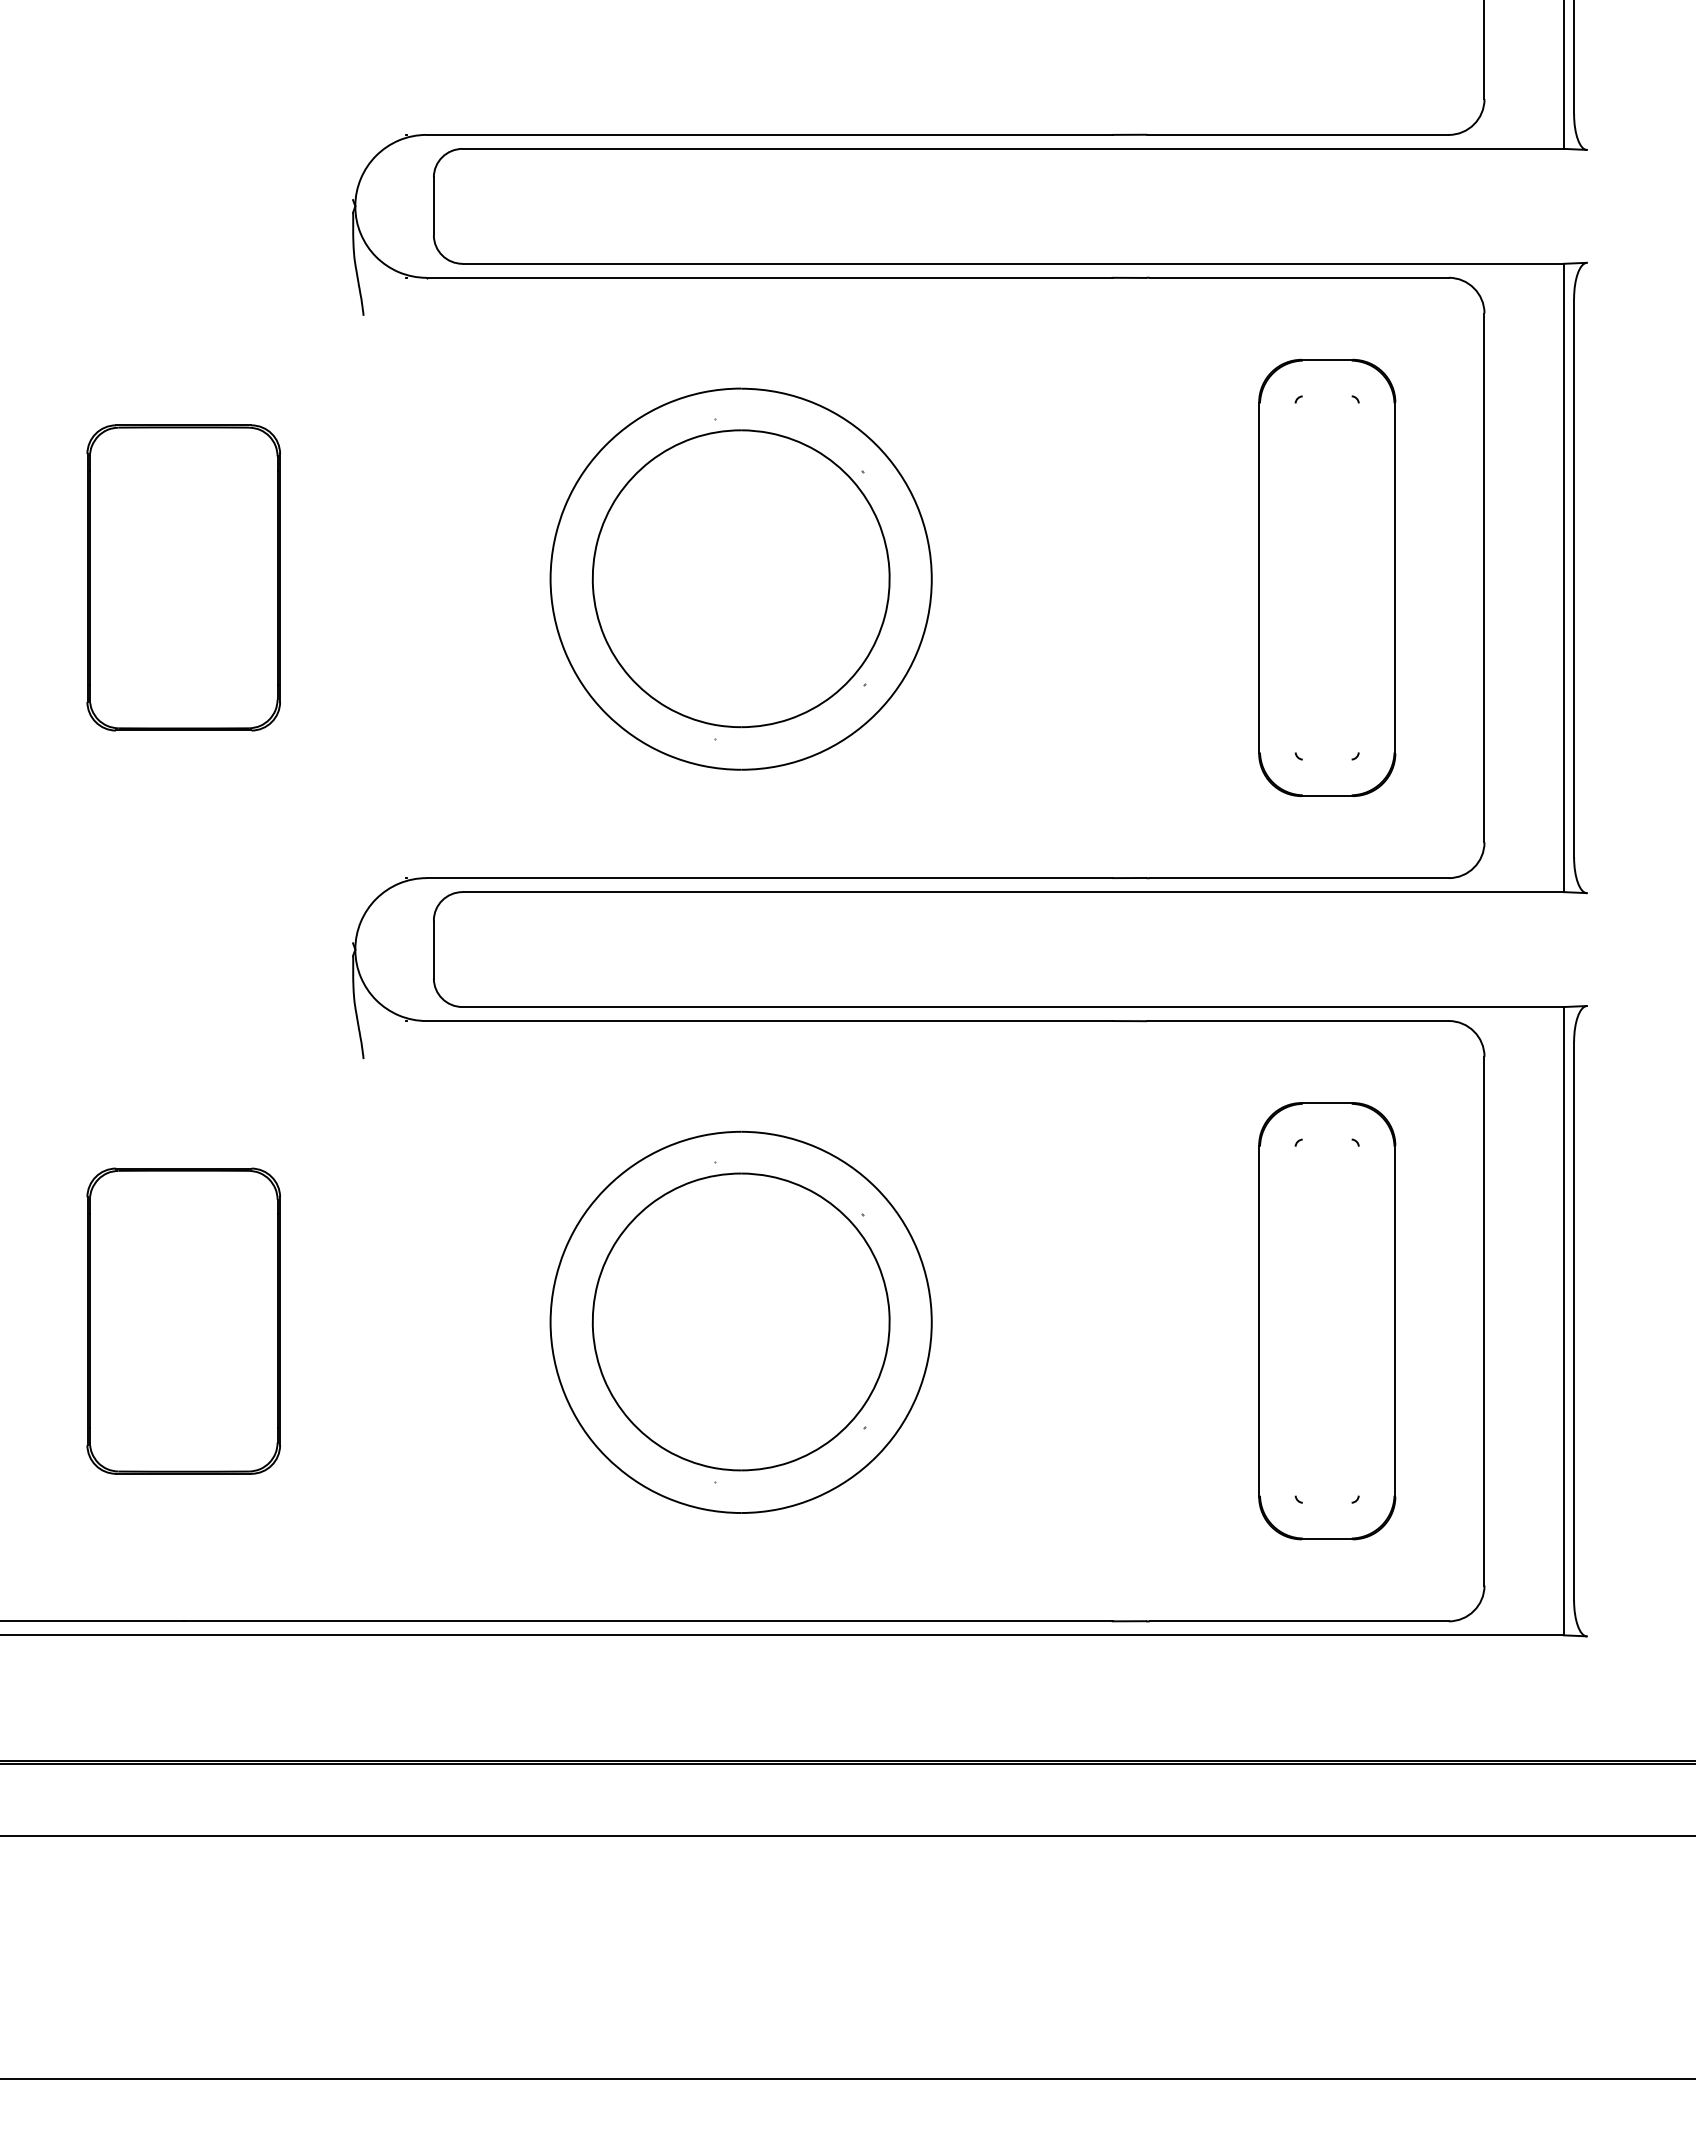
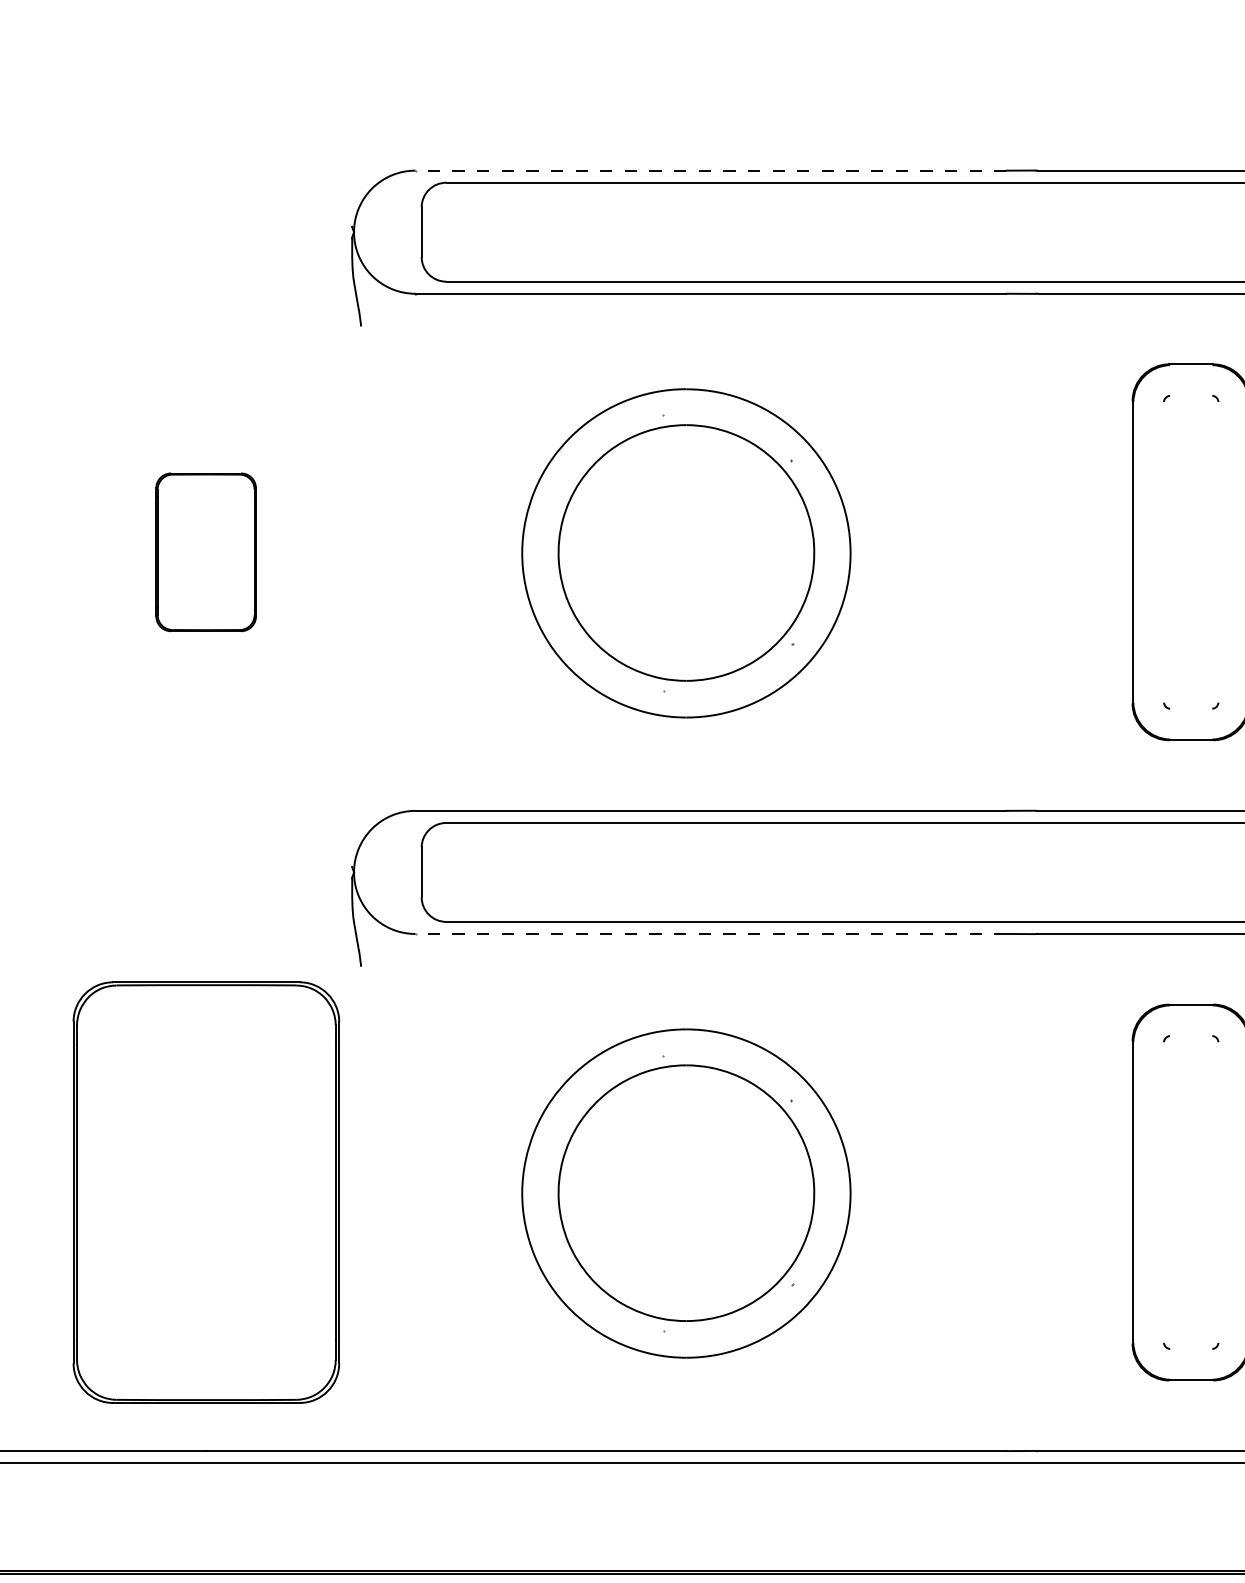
line: (769, 134) -> (710, 170), solid -> dashed
part: (183, 577) -> (206, 551), size x0.6
line: (769, 1021) -> (710, 934), solid -> dashed
part: (183, 1320) -> (206, 1191), size x1.6

